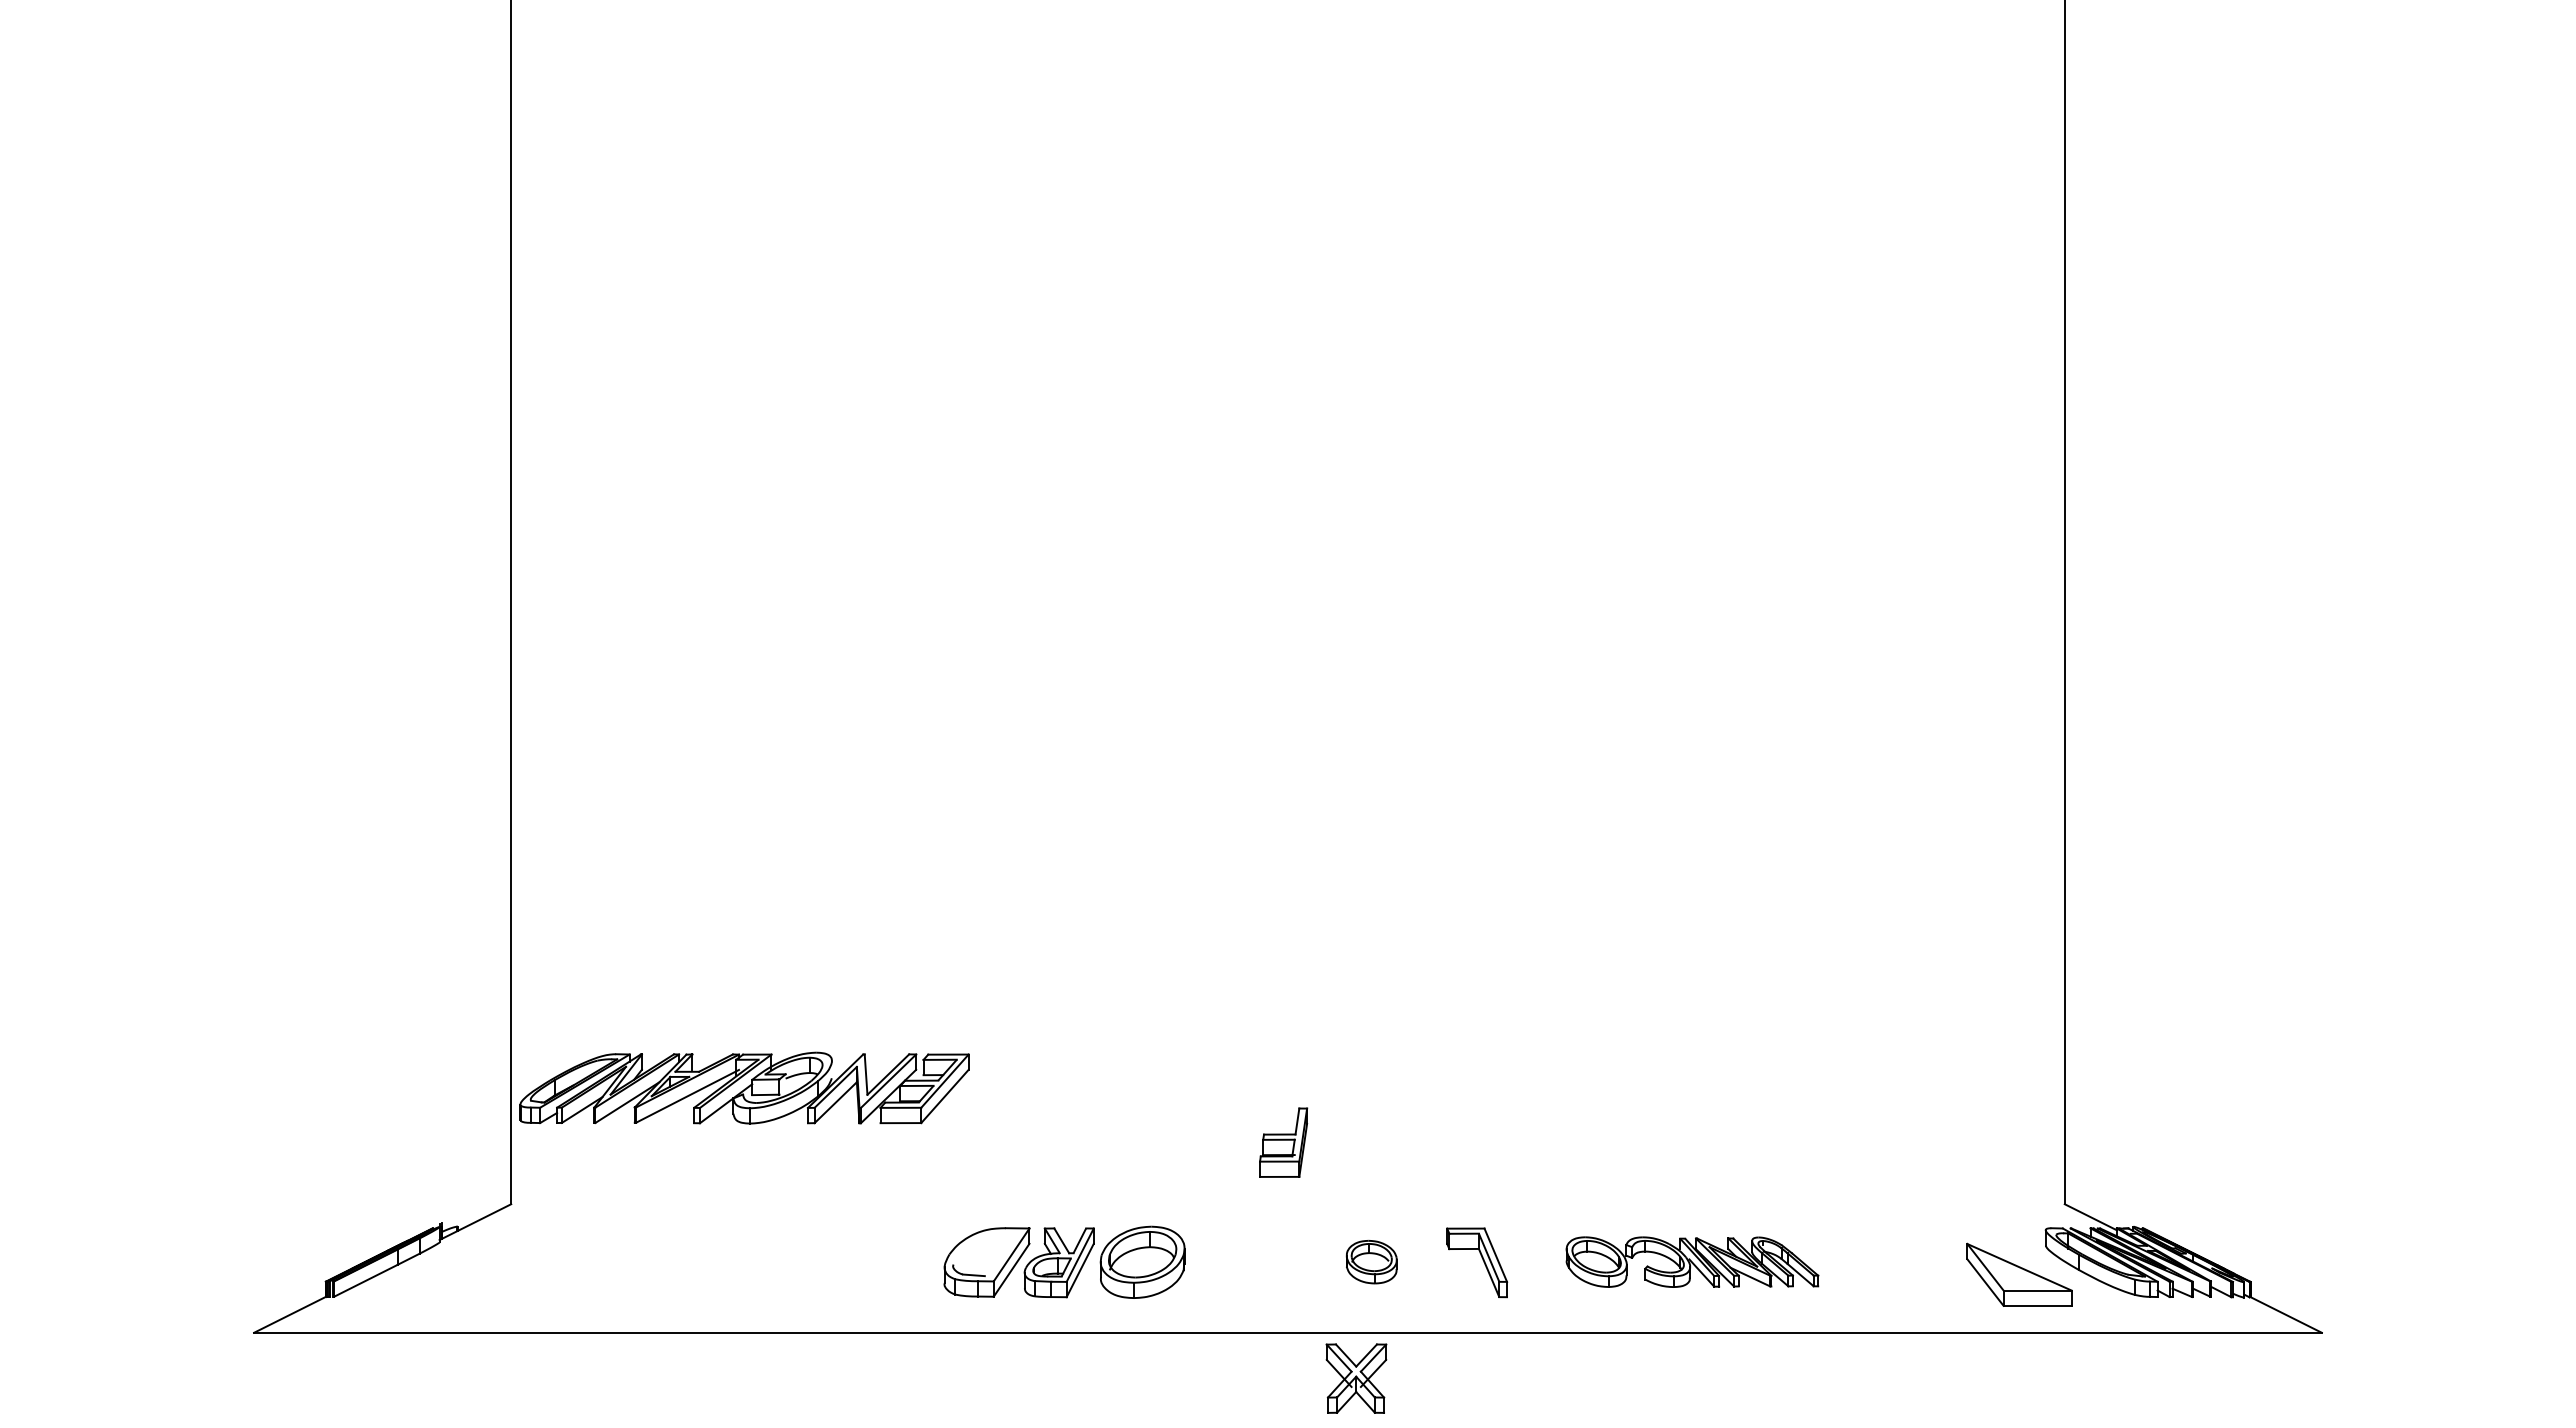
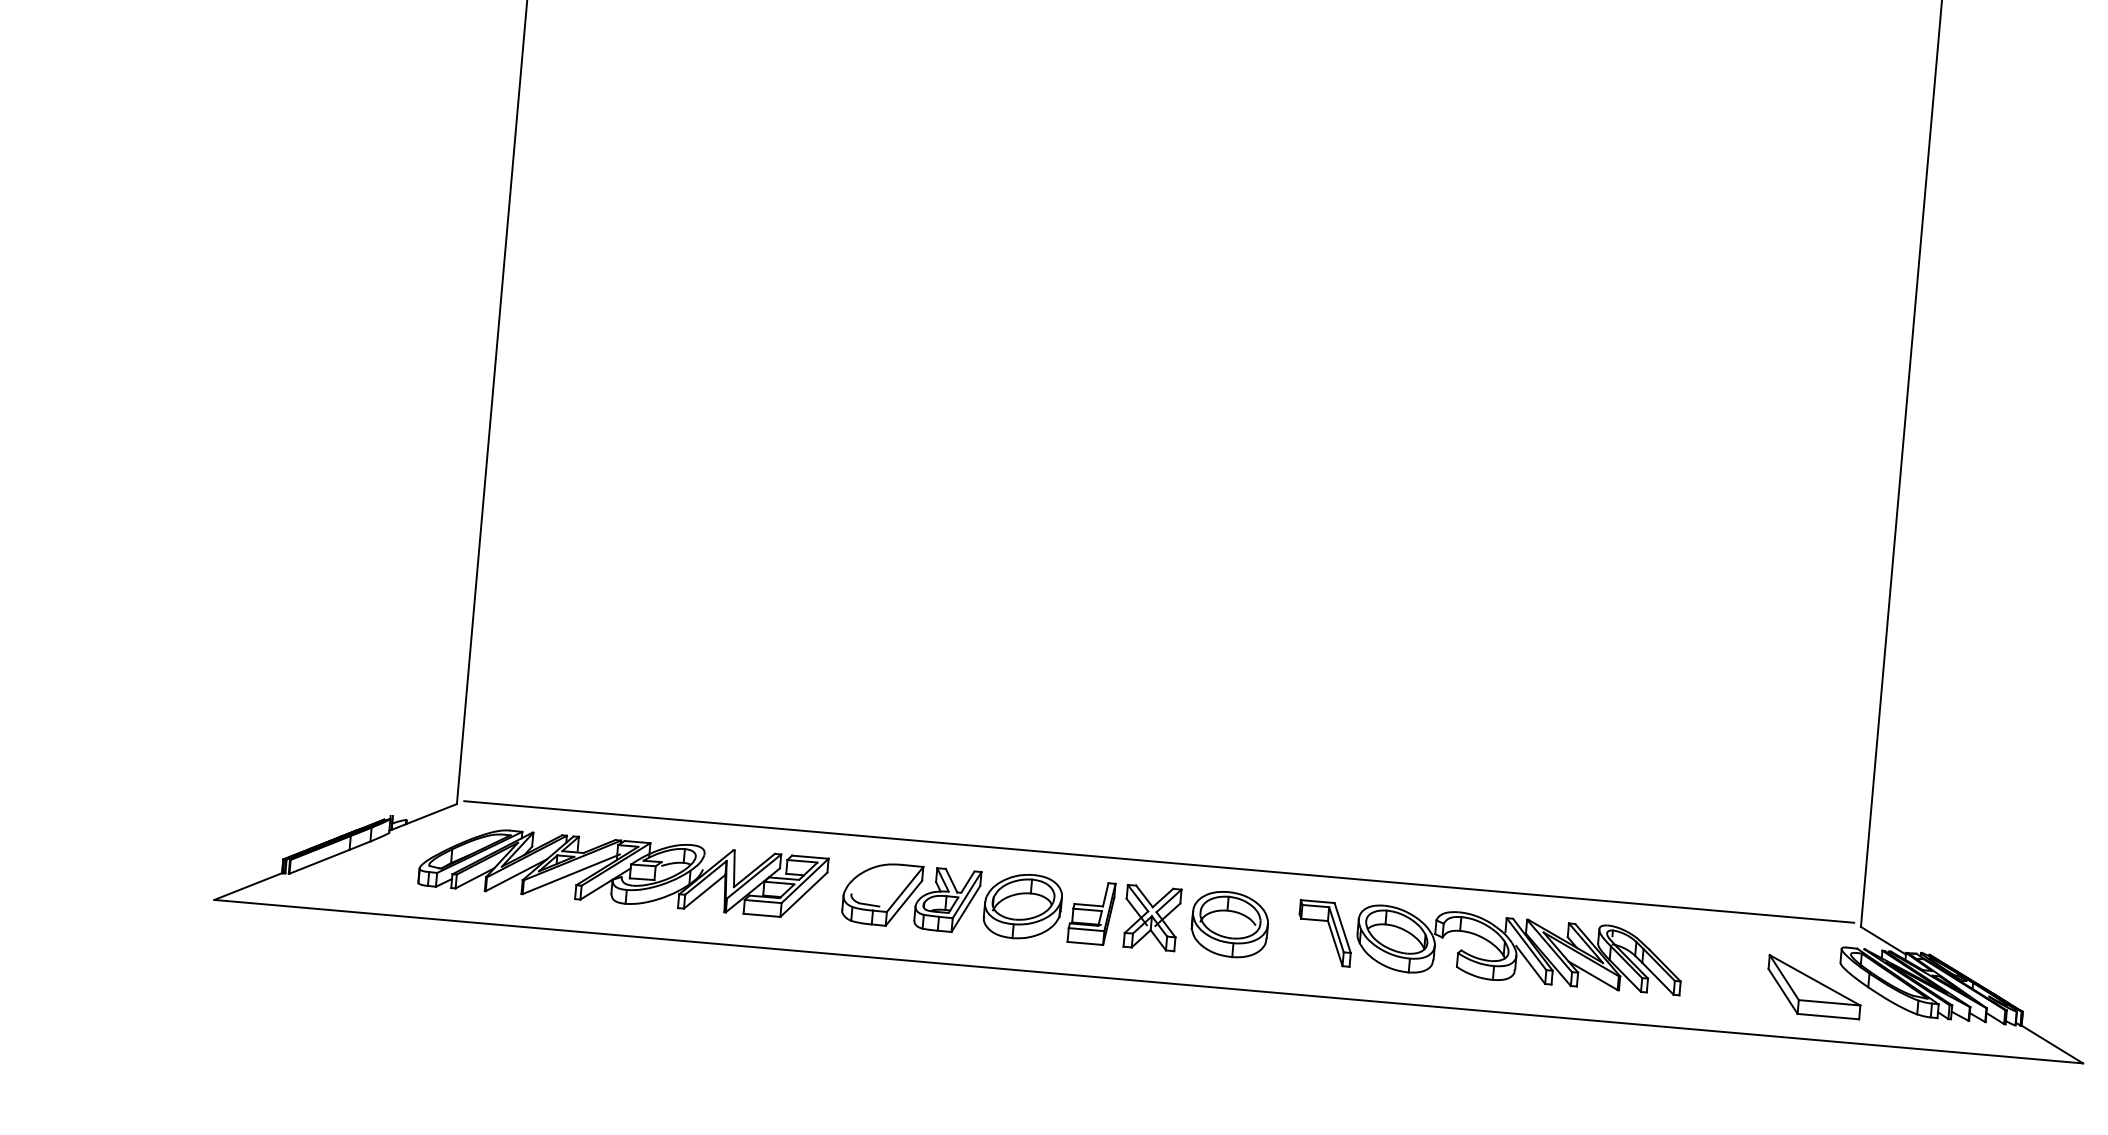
part: (744, 1087) -> (623, 870), moved
part: (1283, 1142) -> (1091, 912), moved
line: (1287, 1200) -> (1158, 862), added
part: (1371, 1261) -> (1229, 923), size x1.67
part: (1692, 1261) -> (1519, 949), size x1.43
part: (1356, 1378) -> (1152, 917), moved

